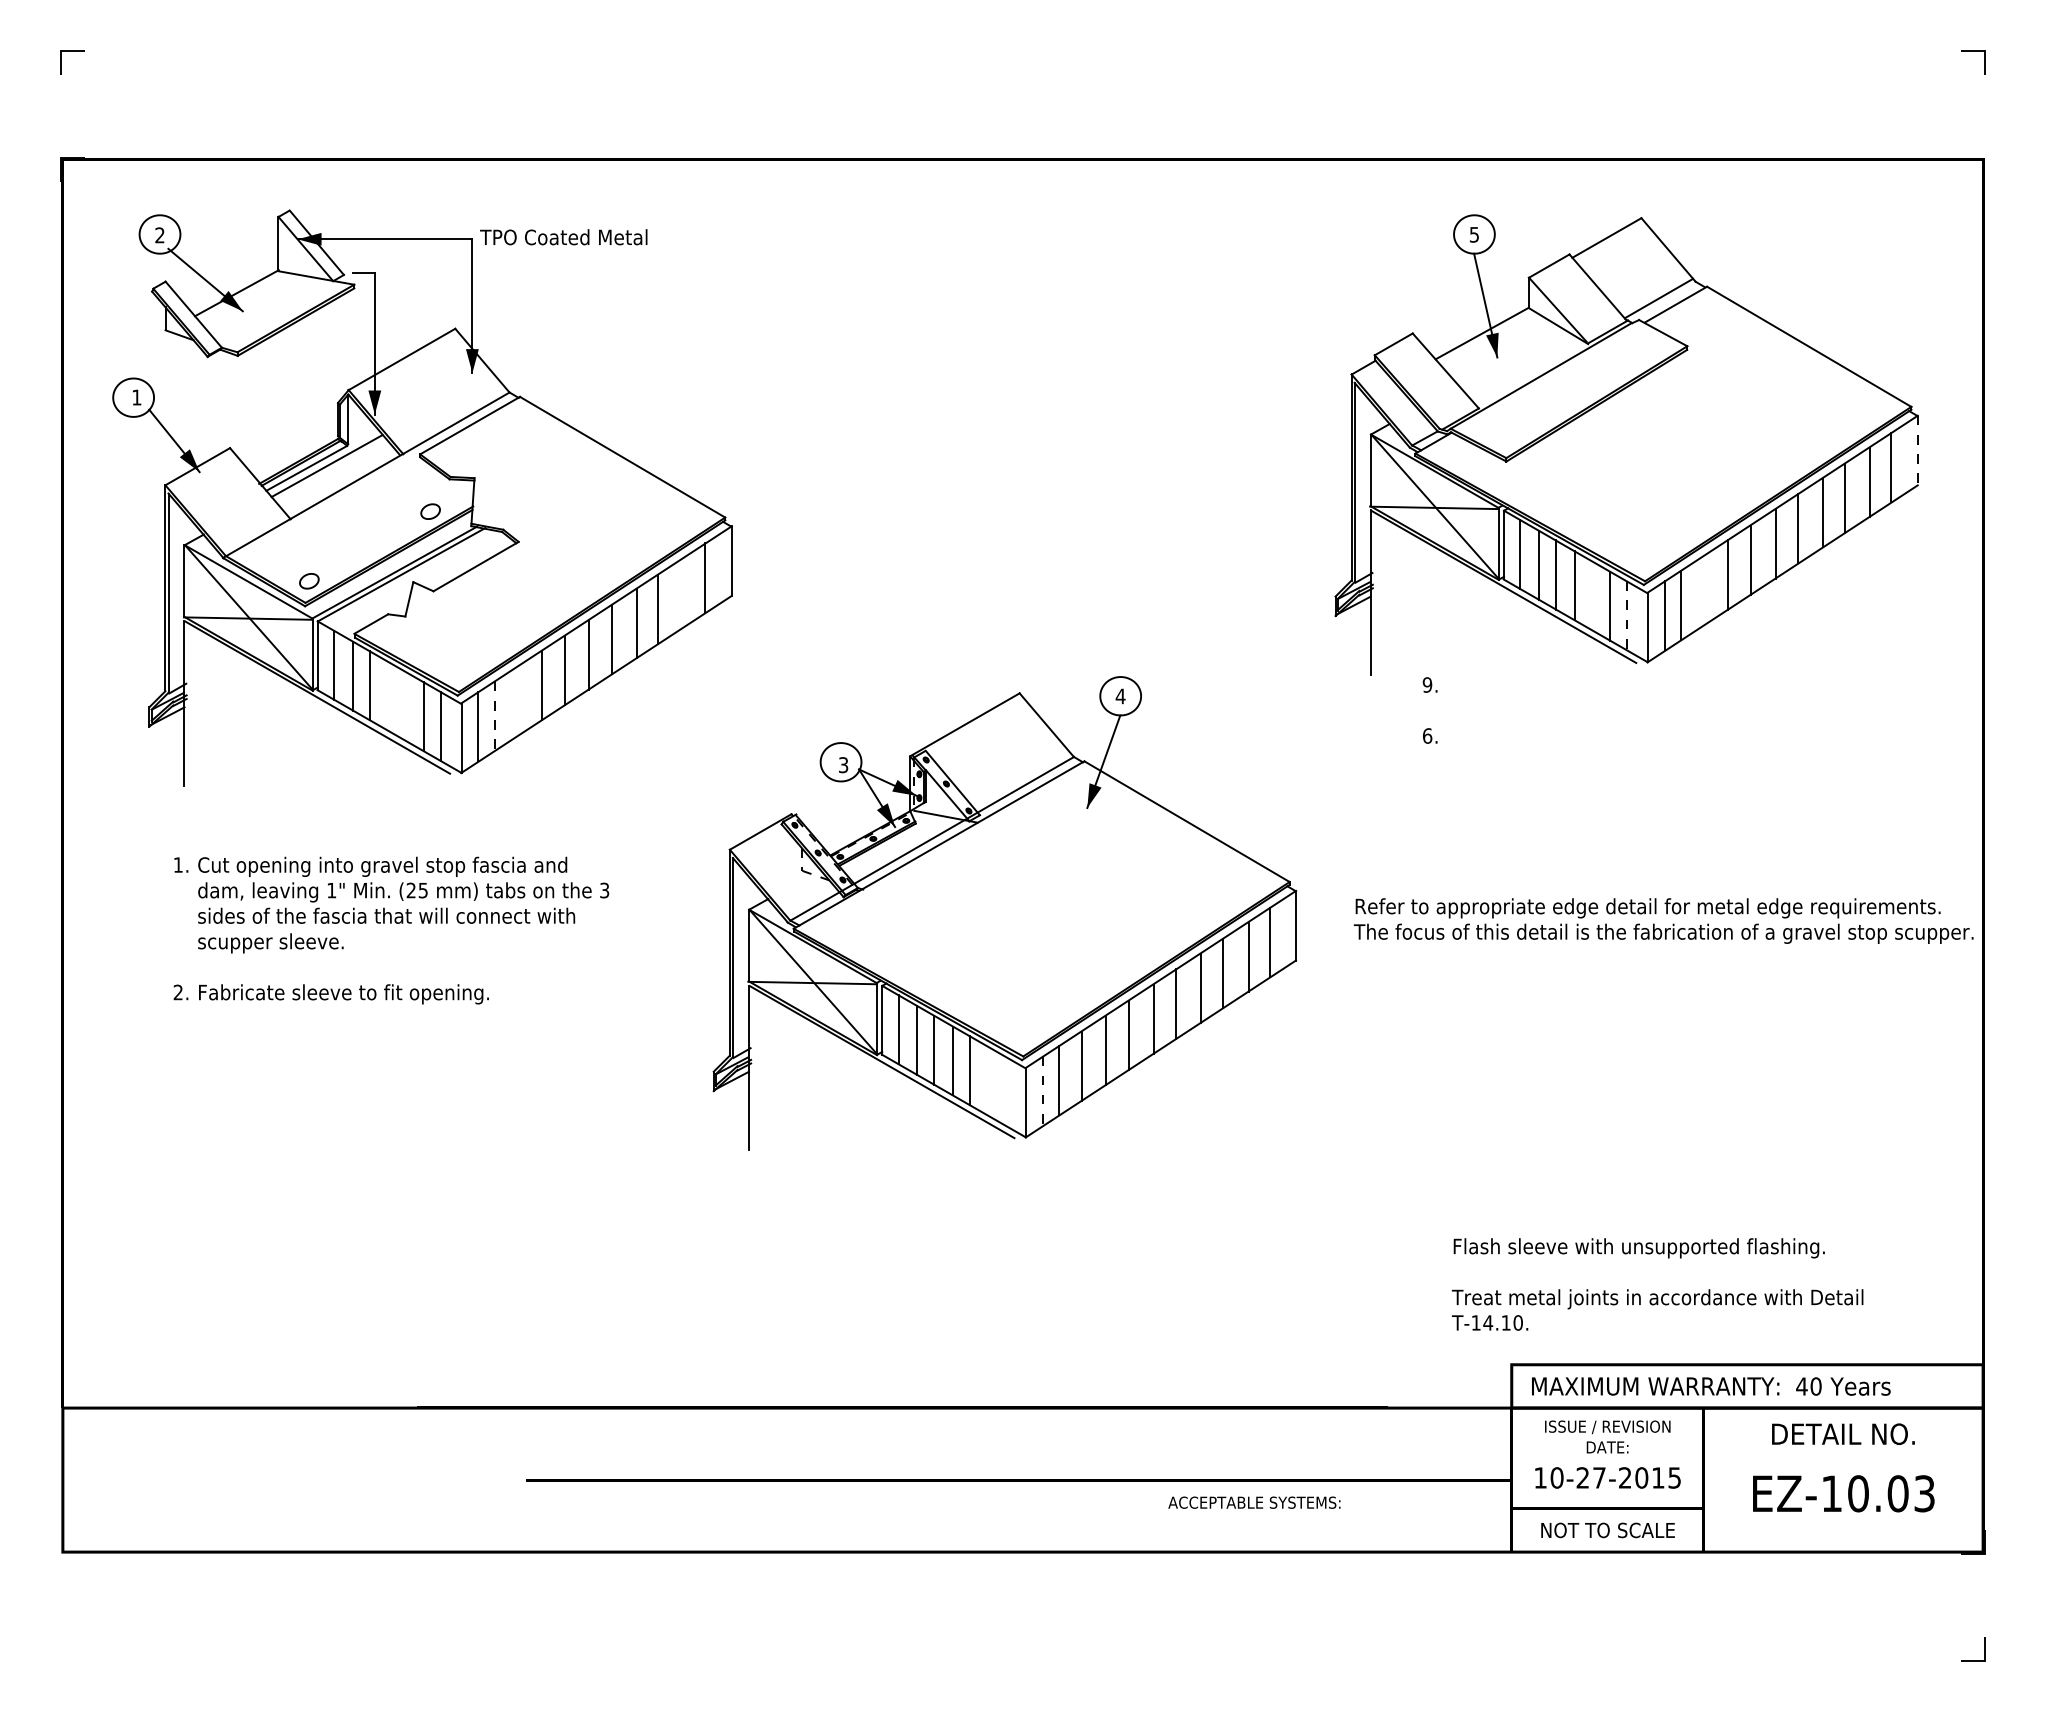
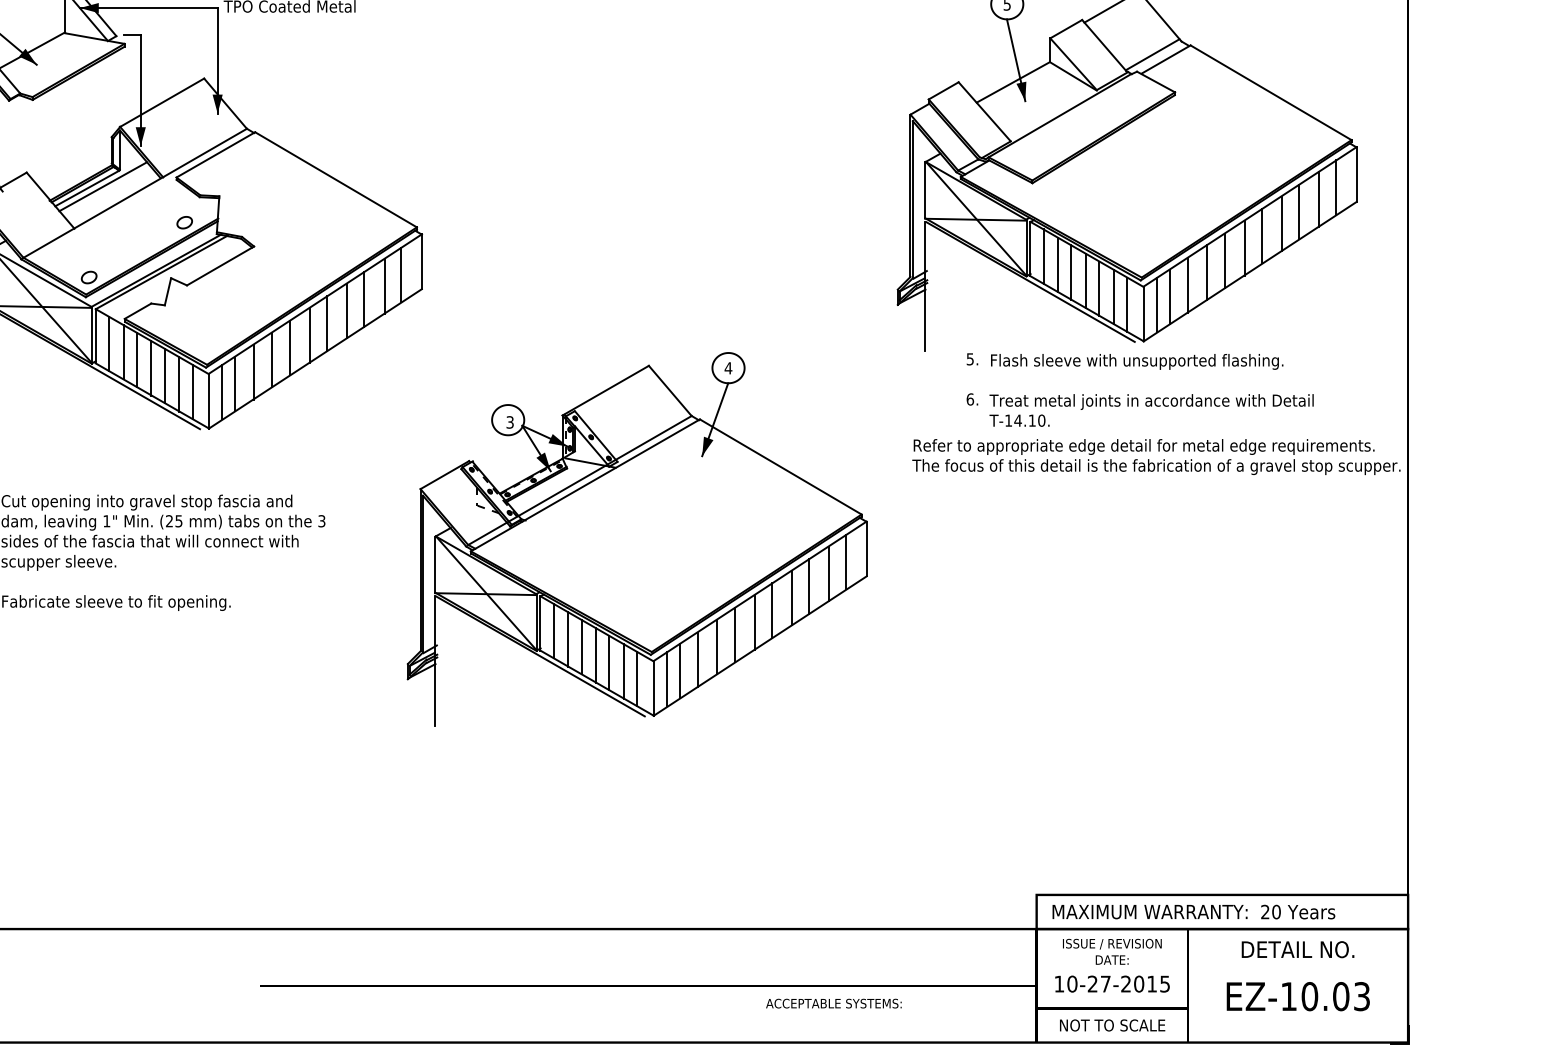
line: (1917, 450) -> (1356, 174), dashed -> solid
line: (1704, 590) -> (1188, 284), added
line: (684, 592) -> (384, 286), added
line: (1591, 594) -> (1099, 287), added
line: (1626, 615) -> (1127, 304), dashed -> solid
text: (1427, 684) -> (970, 358), 9. -> 5.
line: (388, 695) -> (151, 367), added
line: (517, 701) -> (253, 372), added
line: (405, 705) -> (164, 375), added
line: (494, 716) -> (235, 384), dashed -> solid
text: (1663, 920) -> (1156, 456), moved
line: (988, 1080) -> (624, 670), added
line: (1004, 1090) -> (636, 678), added
line: (1042, 1090) -> (666, 678), dashed -> solid
text: (1657, 1284) -> (1151, 390), moved
text: (1801, 1386) -> (1264, 912), 40 -> 20

